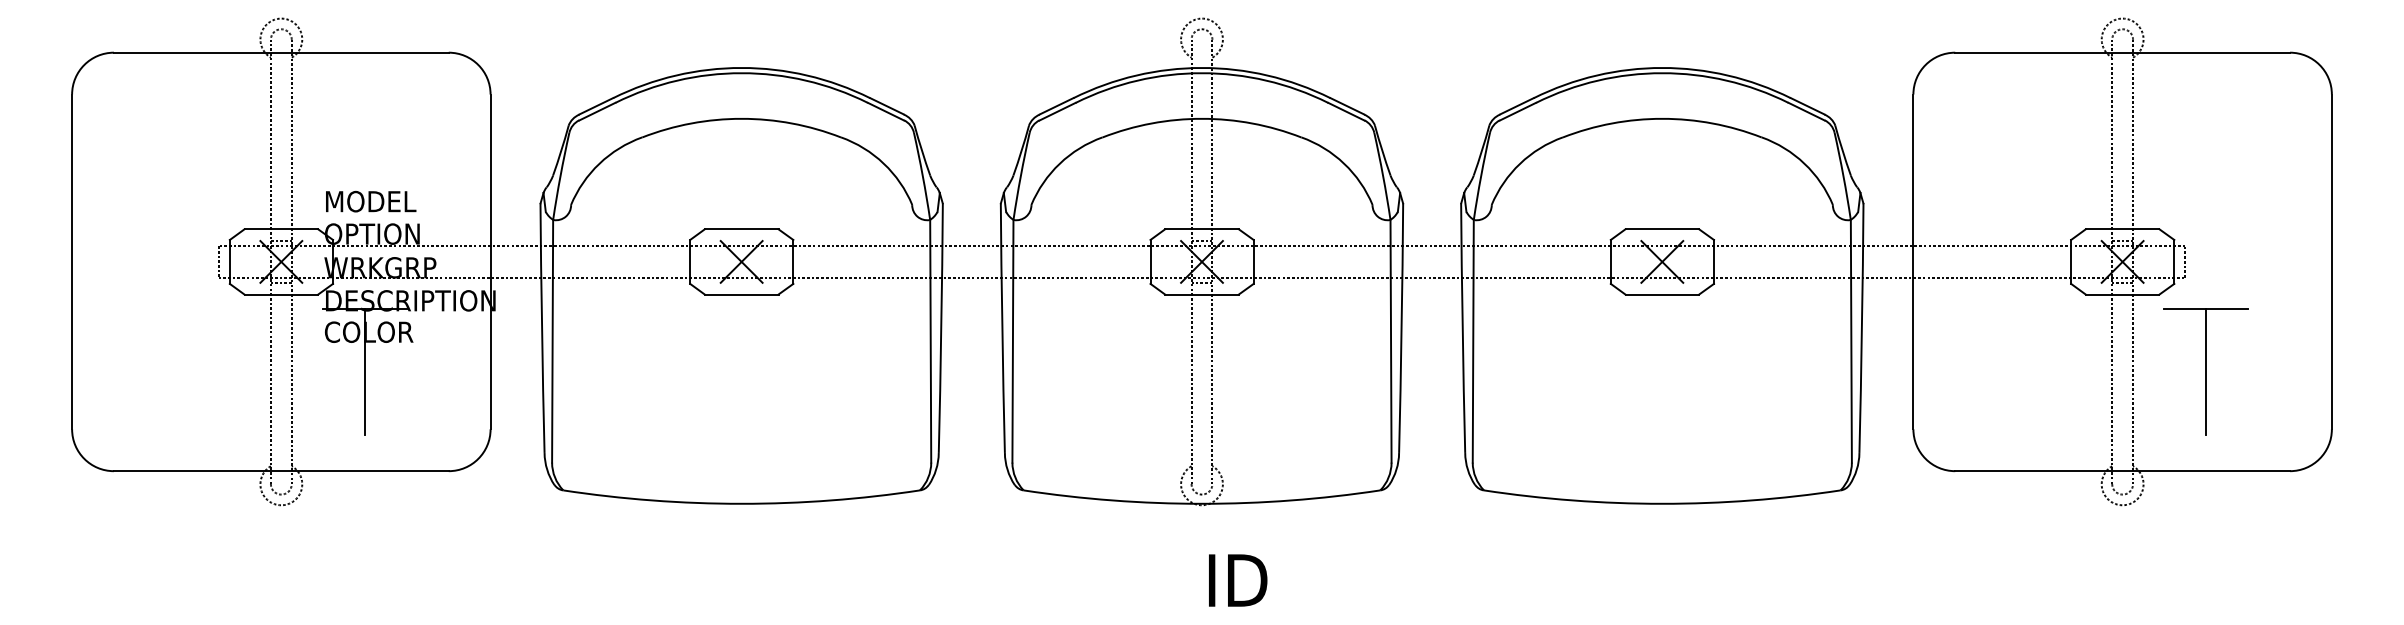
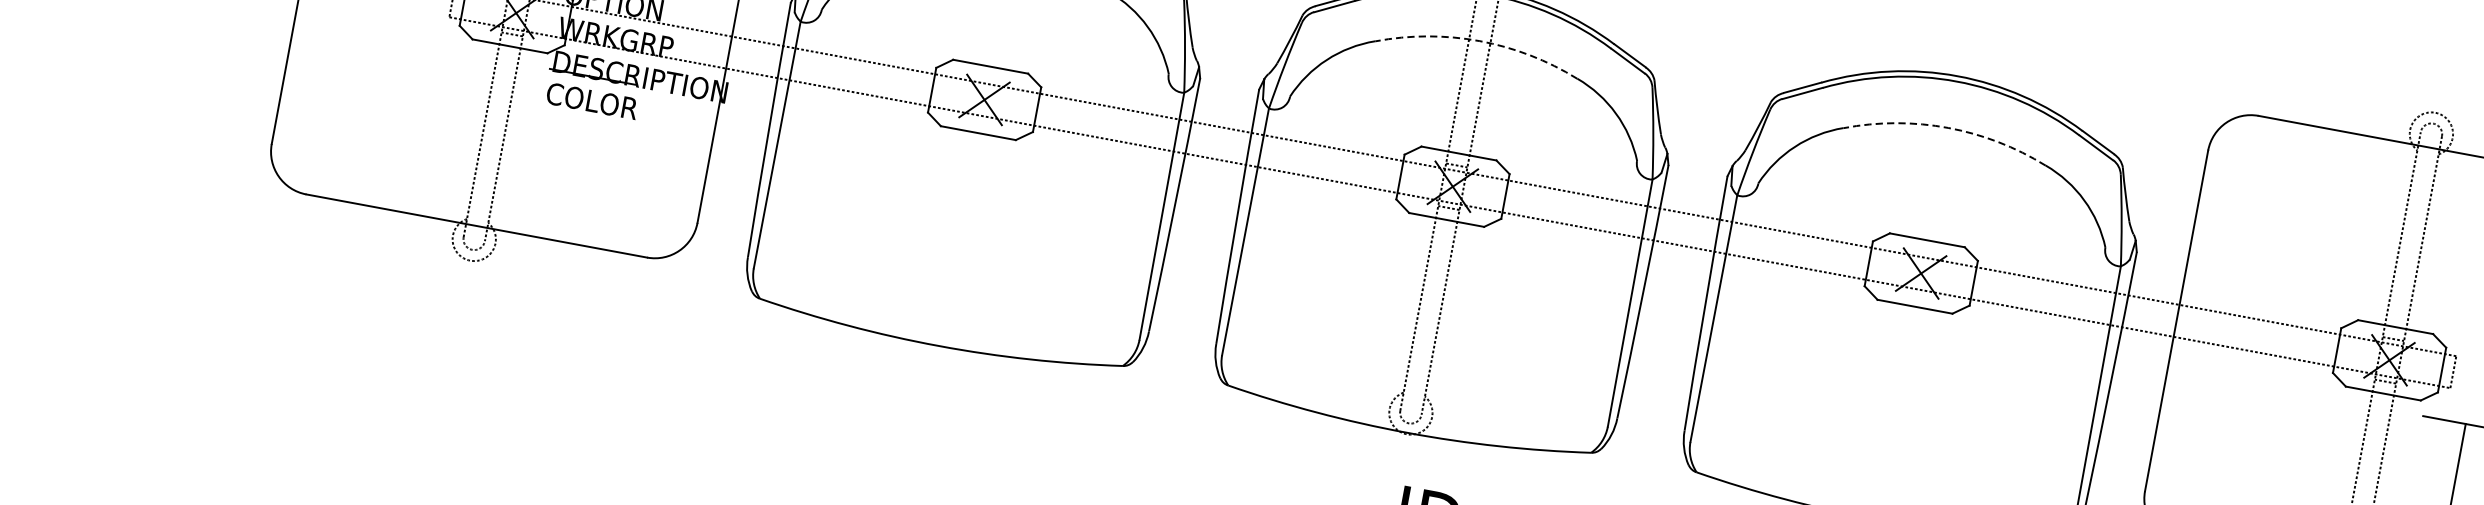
arc: (1202, 118) -> (1480, 40), solid -> dashed
arc: (1662, 118) -> (1948, 127), solid -> dashed
line: (365, 371) -> (581, 140), removed

